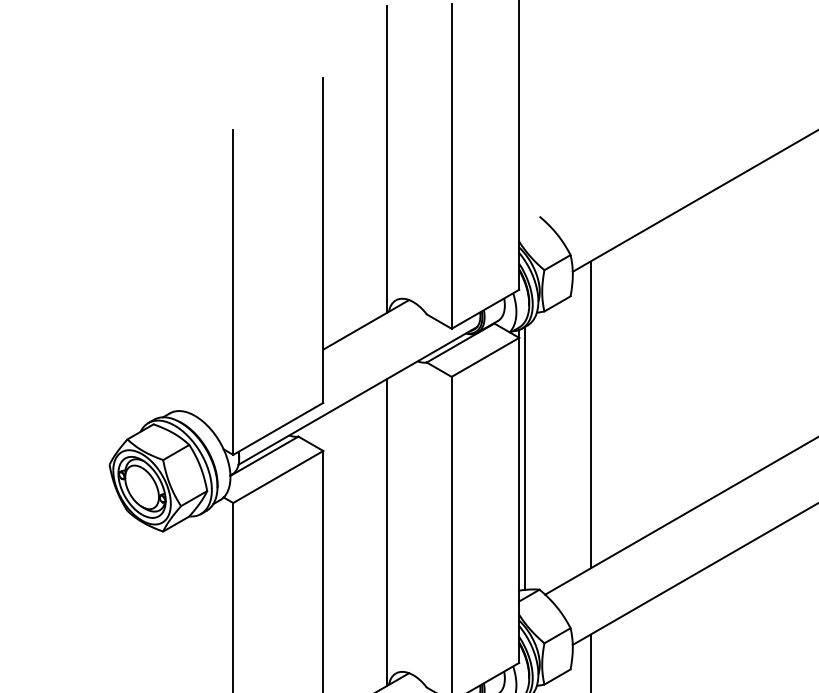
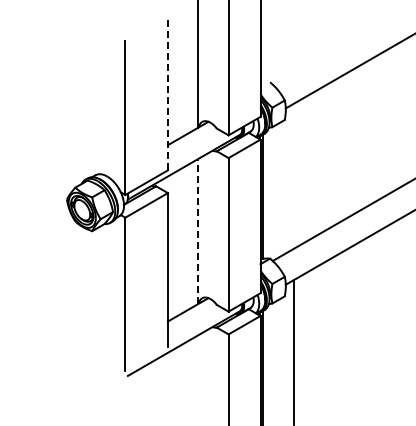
line: (322, 240) -> (167, 93), solid -> dashed
line: (591, 413) -> (294, 175), removed
line: (388, 532) -> (198, 231), solid -> dashed

